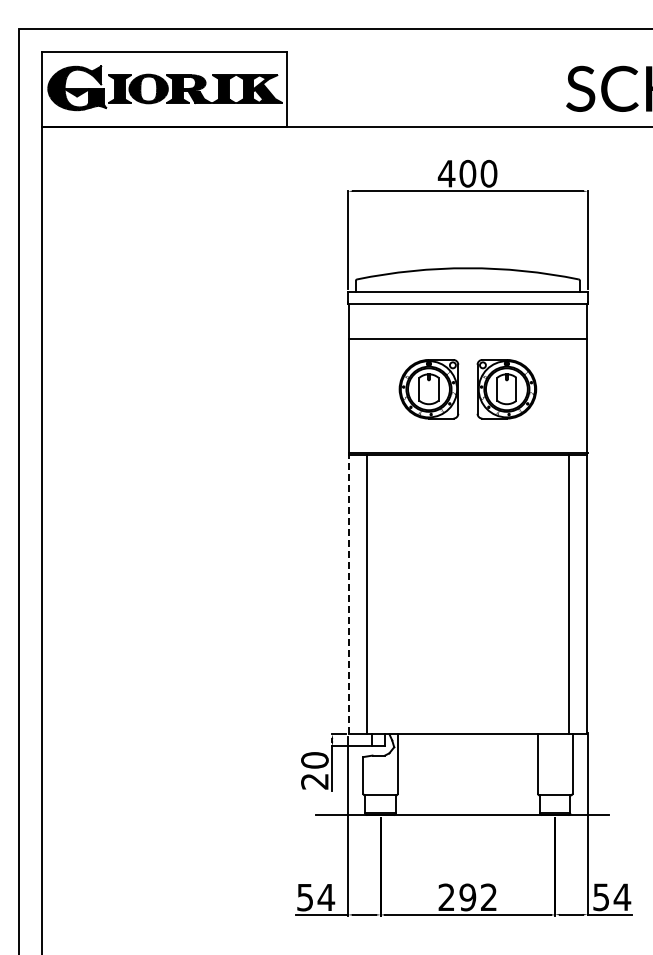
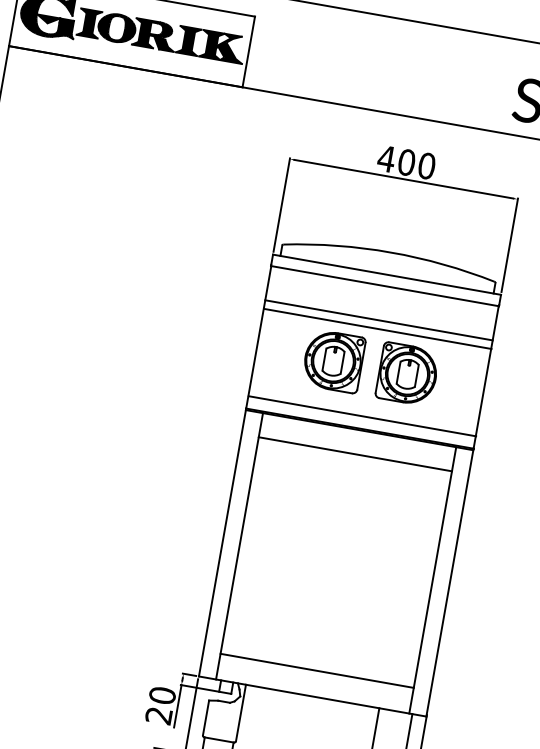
line: (467, 348) -> (377, 328), added
line: (467, 440) -> (361, 416), added
line: (467, 480) -> (354, 454), added
line: (348, 593) -> (222, 542), dashed -> solid
line: (467, 707) -> (316, 670), added

